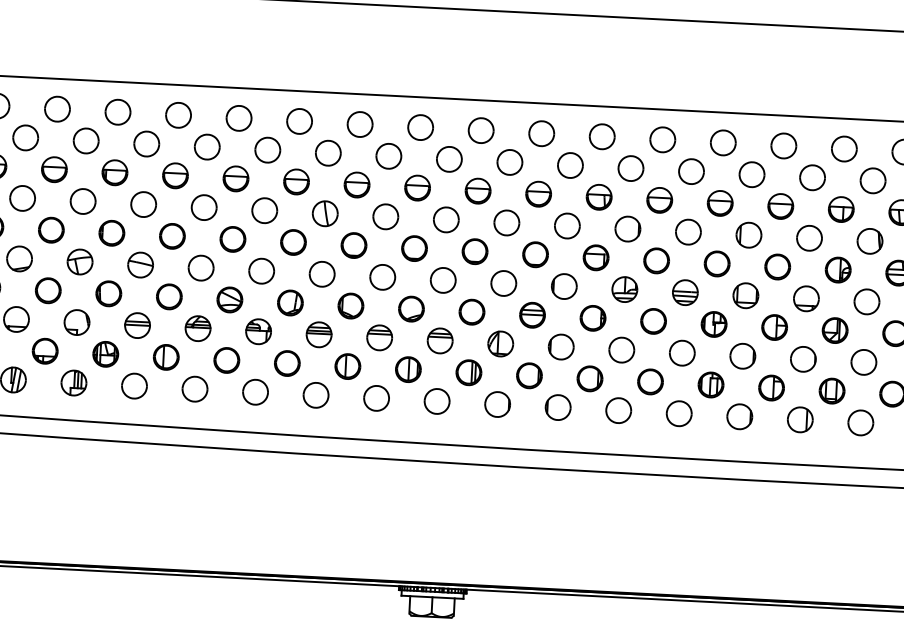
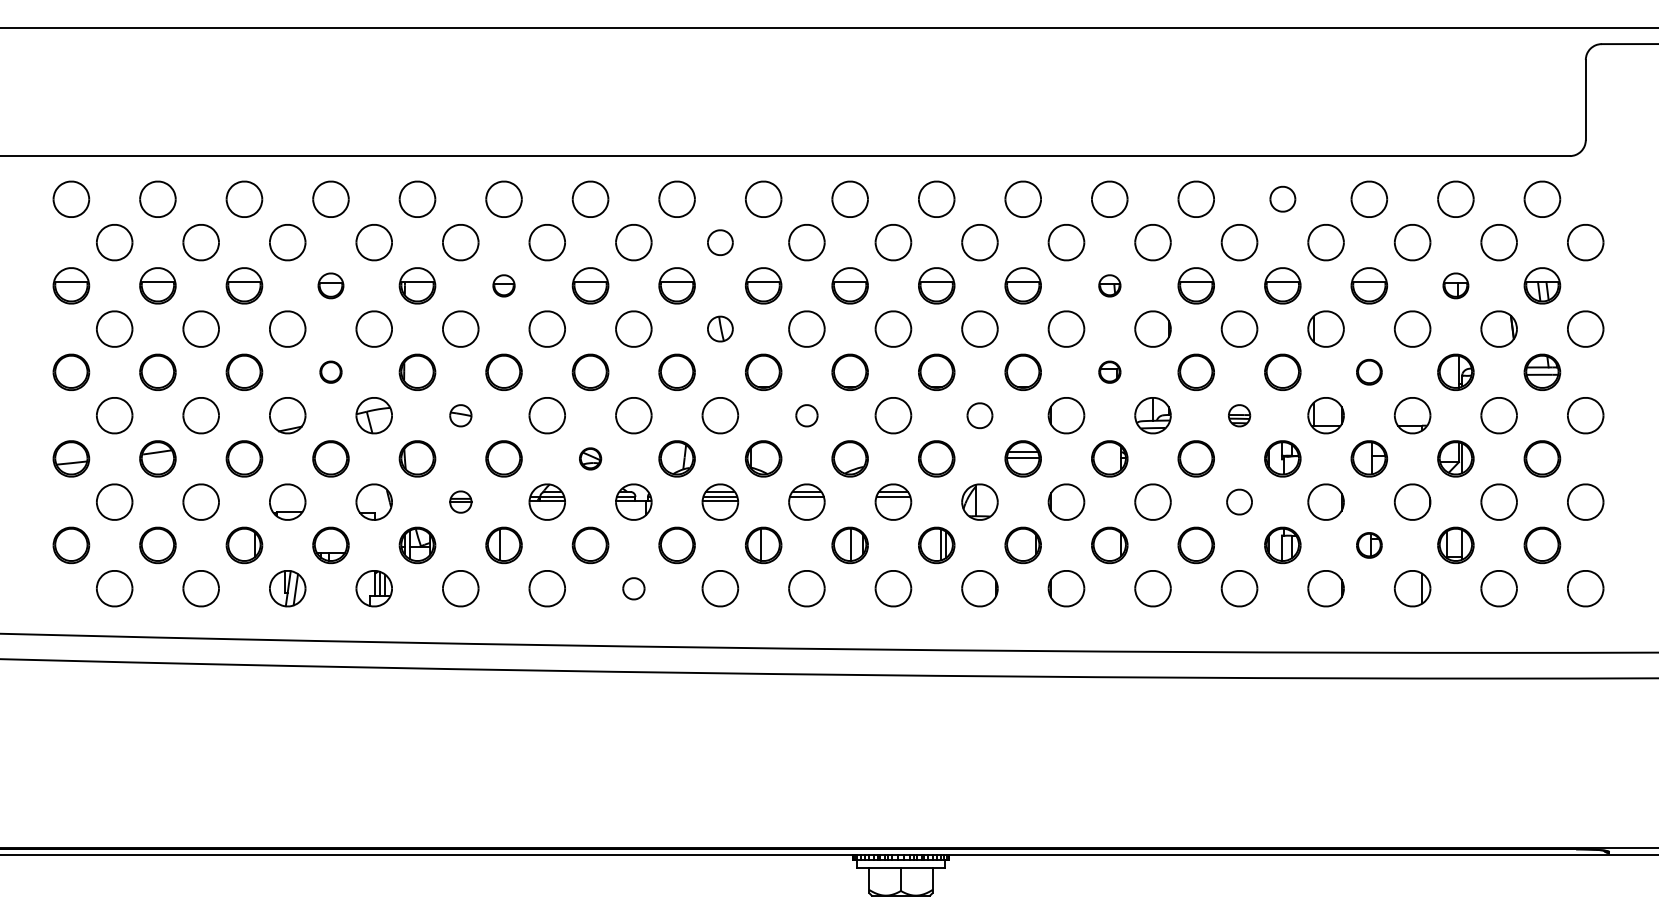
part: (723, 142) -> (1282, 198), size x0.7
part: (328, 153) -> (720, 242), size x0.7
part: (54, 169) -> (330, 285), size x0.7
part: (175, 175) -> (503, 285), size x0.6
part: (599, 197) -> (1109, 285), size x0.6
part: (841, 209) -> (1455, 285), size x0.7
part: (325, 213) -> (720, 328), size x0.7
part: (51, 229) -> (330, 371), size x0.6
part: (595, 257) -> (1109, 371), size x0.6
part: (140, 264) -> (460, 415), size x0.6
part: (777, 266) -> (1369, 371), size x0.7
part: (382, 277) -> (806, 415), size x0.6
part: (503, 283) -> (979, 415), size x0.7
part: (685, 292) -> (1239, 415), size x0.6
part: (229, 299) -> (590, 458), size x0.6
part: (137, 325) -> (460, 501), size x0.6
part: (682, 352) -> (1239, 501), size x0.7
part: (771, 388) -> (1369, 545), size x0.7
part: (255, 392) -> (633, 588), size x0.6

